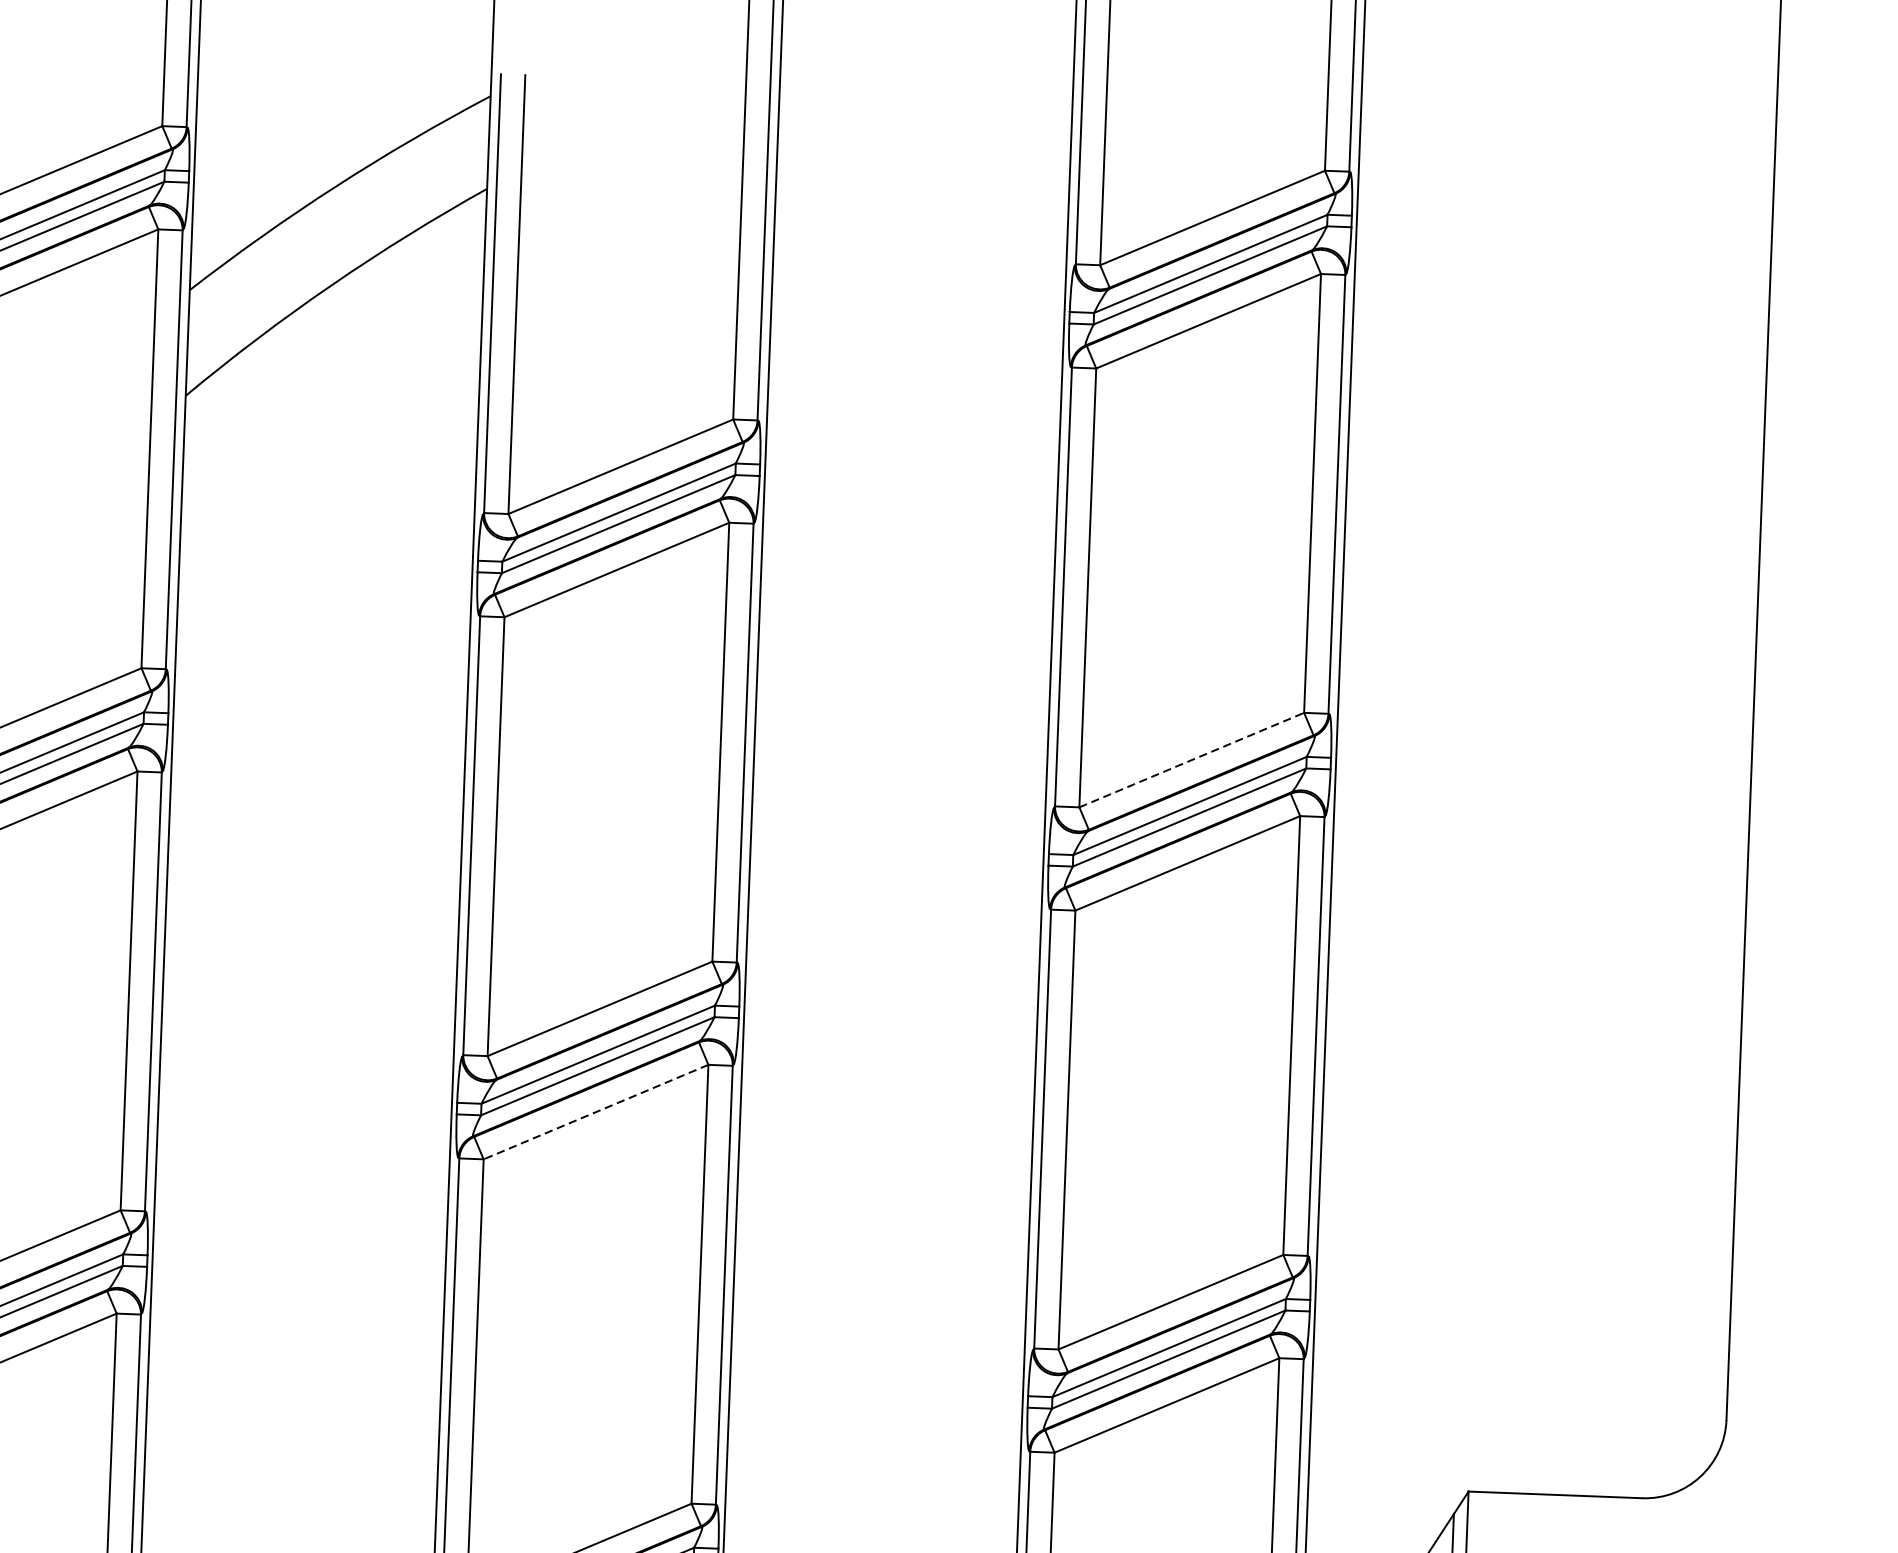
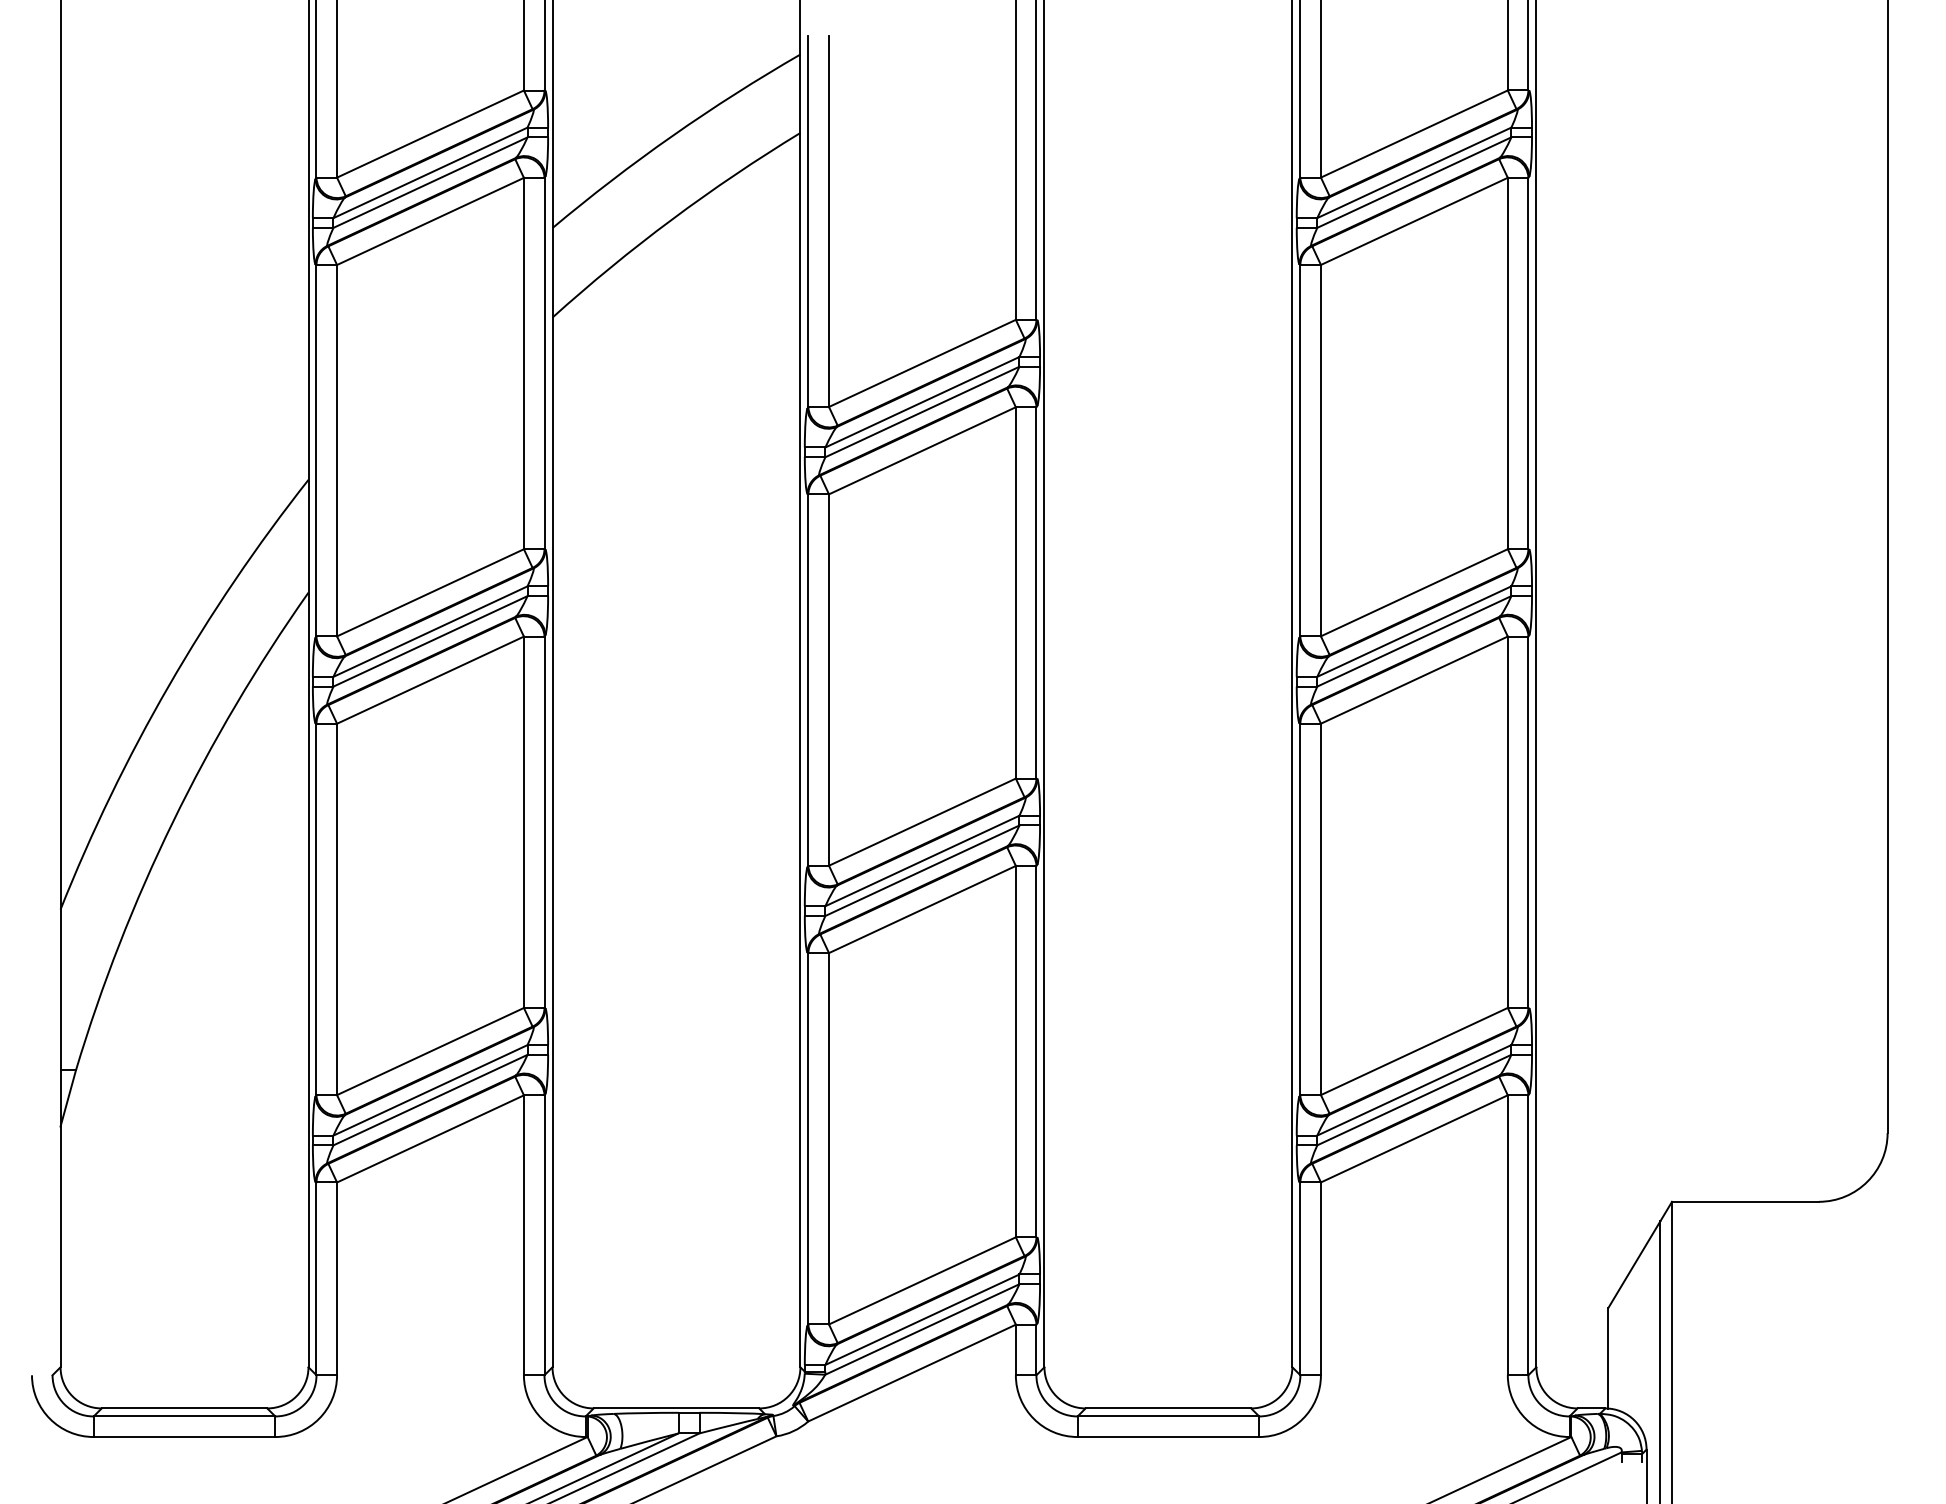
line: (1191, 759) -> (1414, 592), dashed -> solid
line: (594, 1112) -> (921, 909), dashed -> solid

